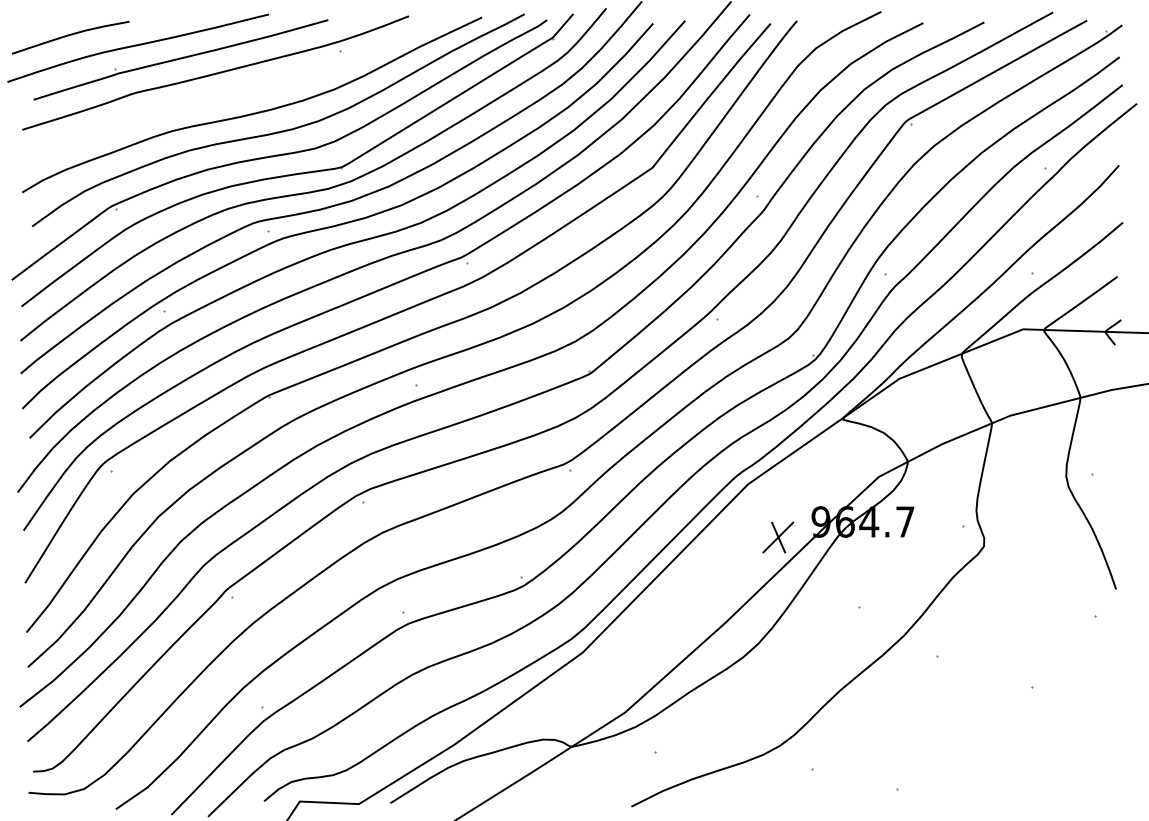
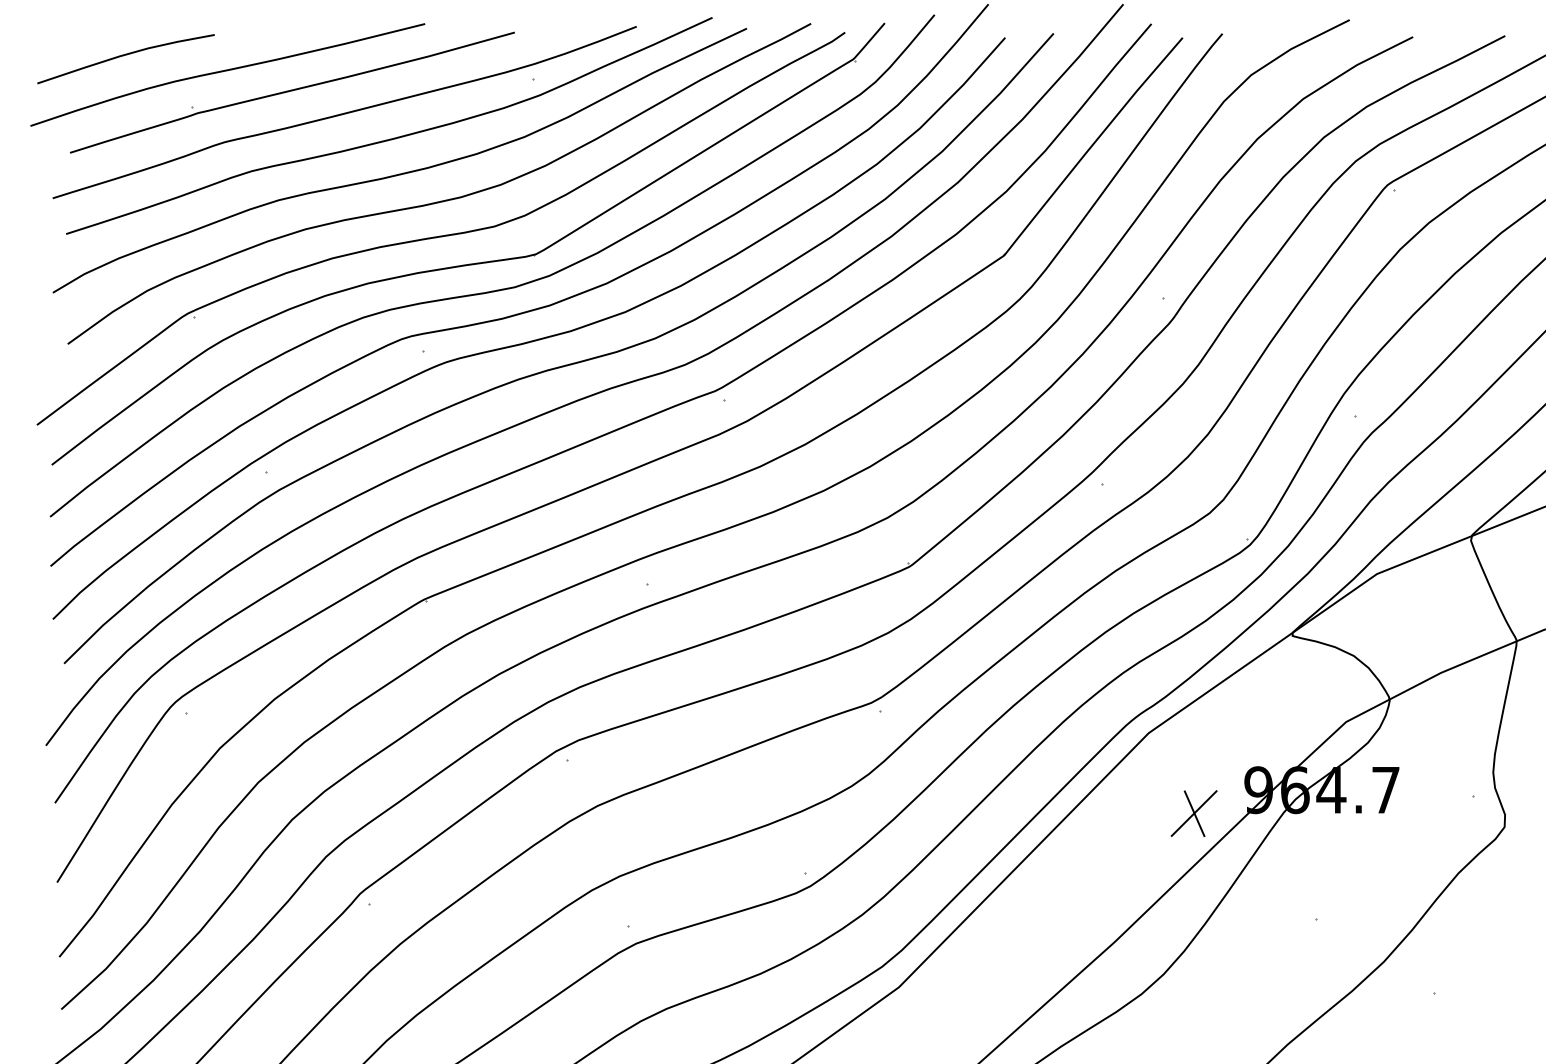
curve: (247, 89) -> (392, 137), added

